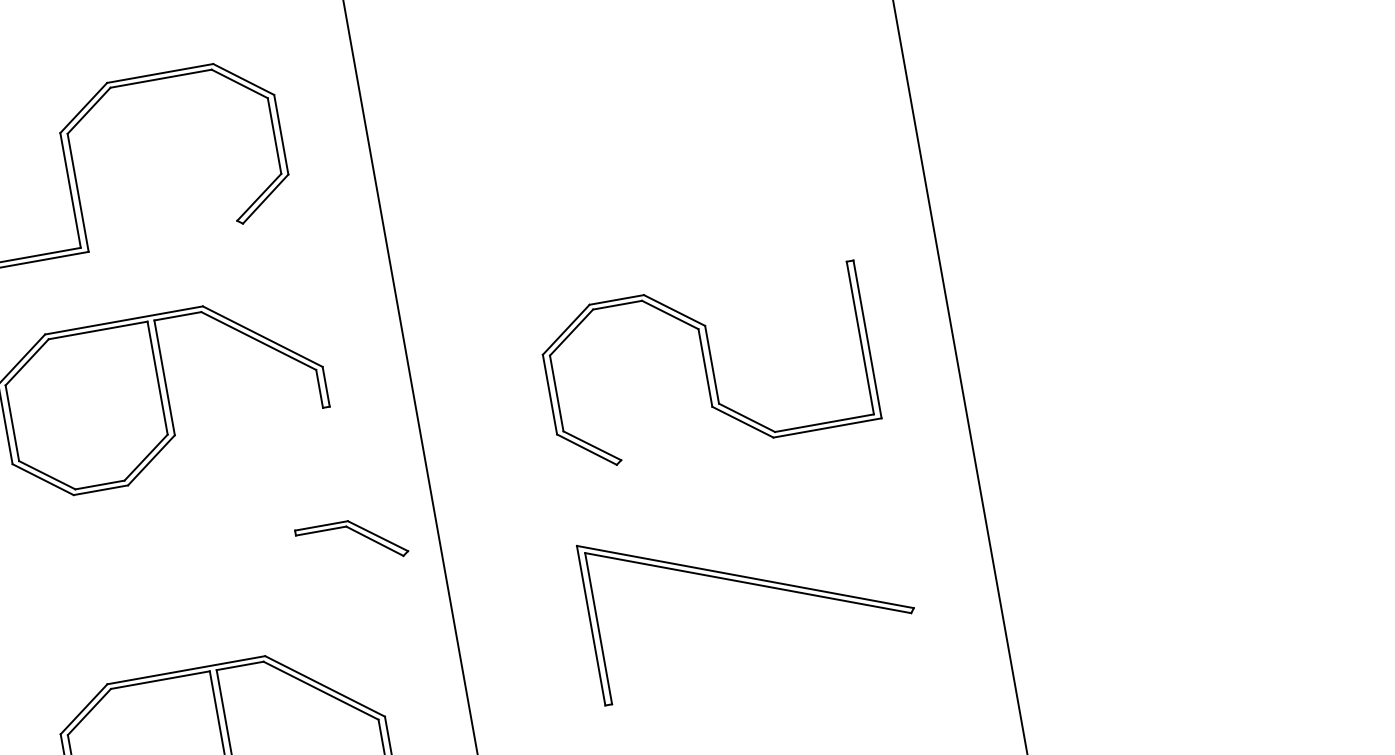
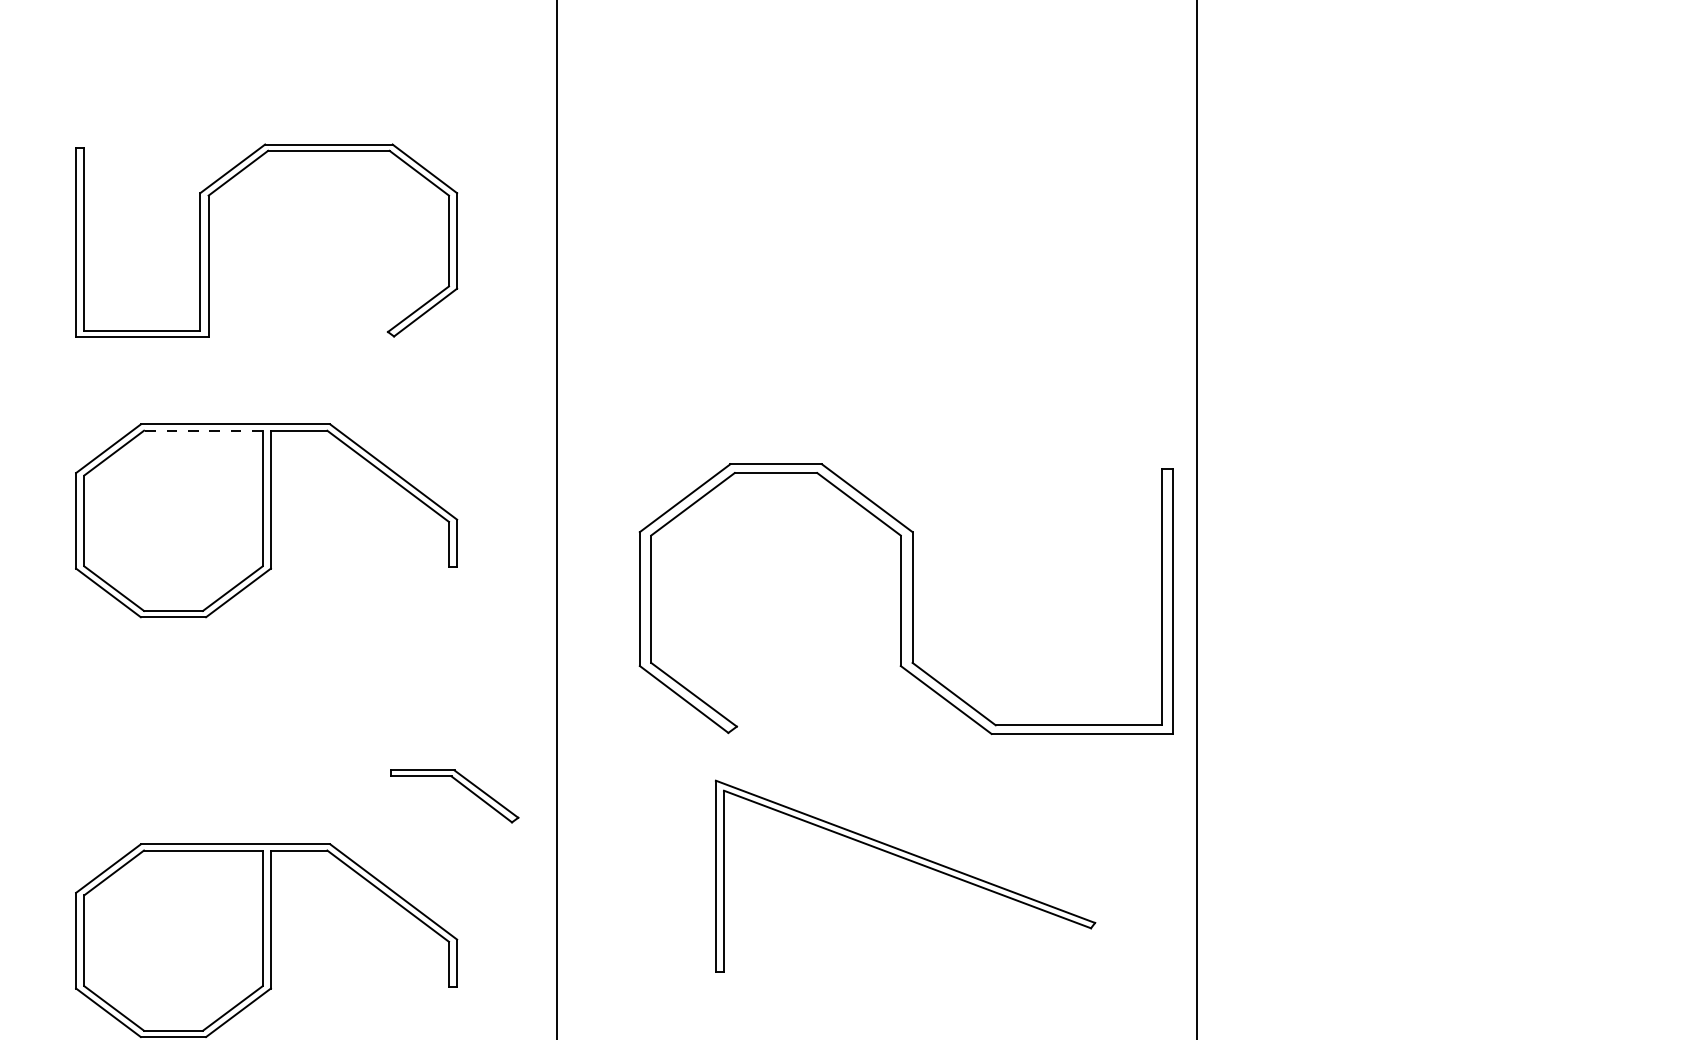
line: (97, 330) -> (202, 430), solid -> dashed
part: (707, 366) -> (905, 598), size x1.4
part: (355, 532) -> (461, 785), moved

